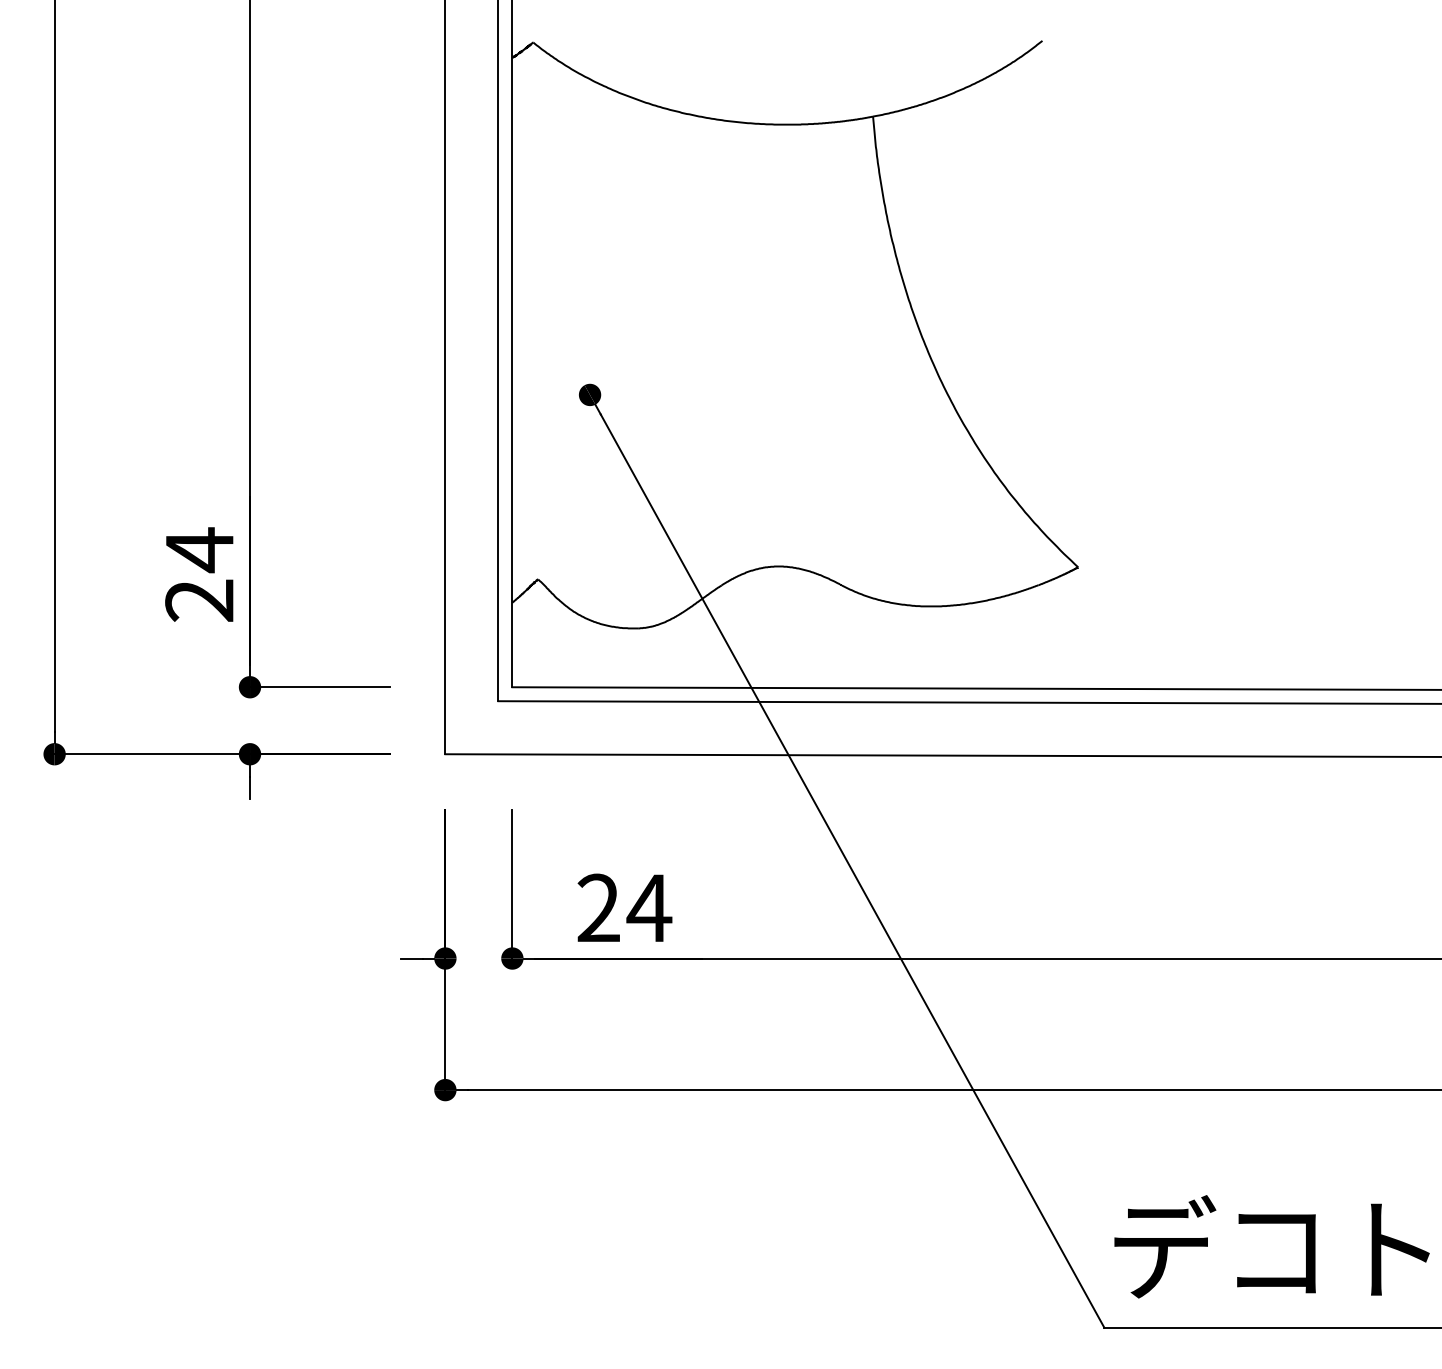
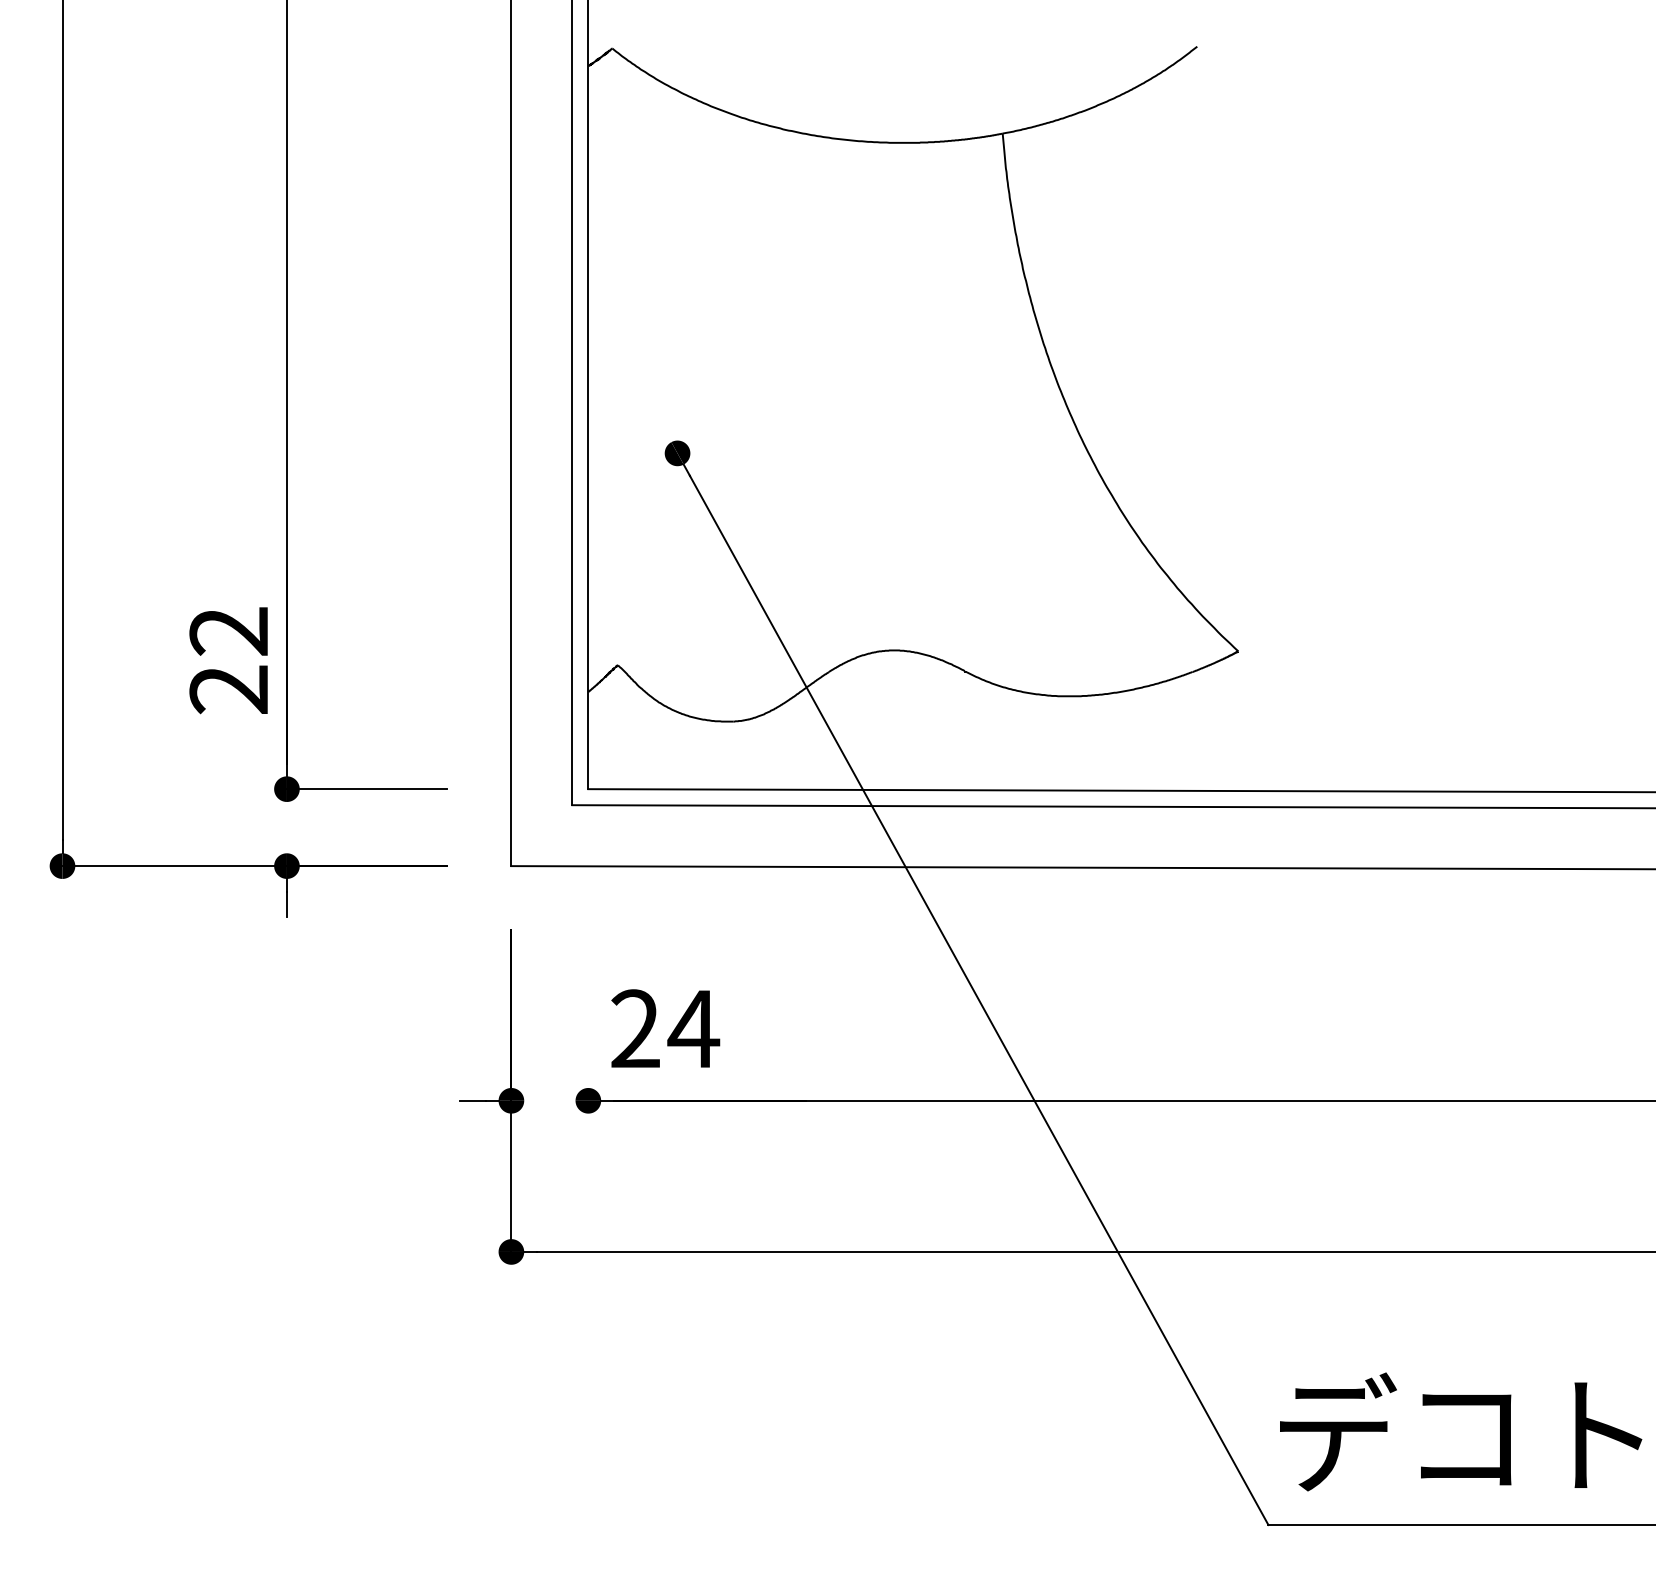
text: (199, 550) -> (228, 631), 24 -> 22
line: (512, 884) -> (588, 1015), removed
text: (624, 907) -> (665, 1028), moved

